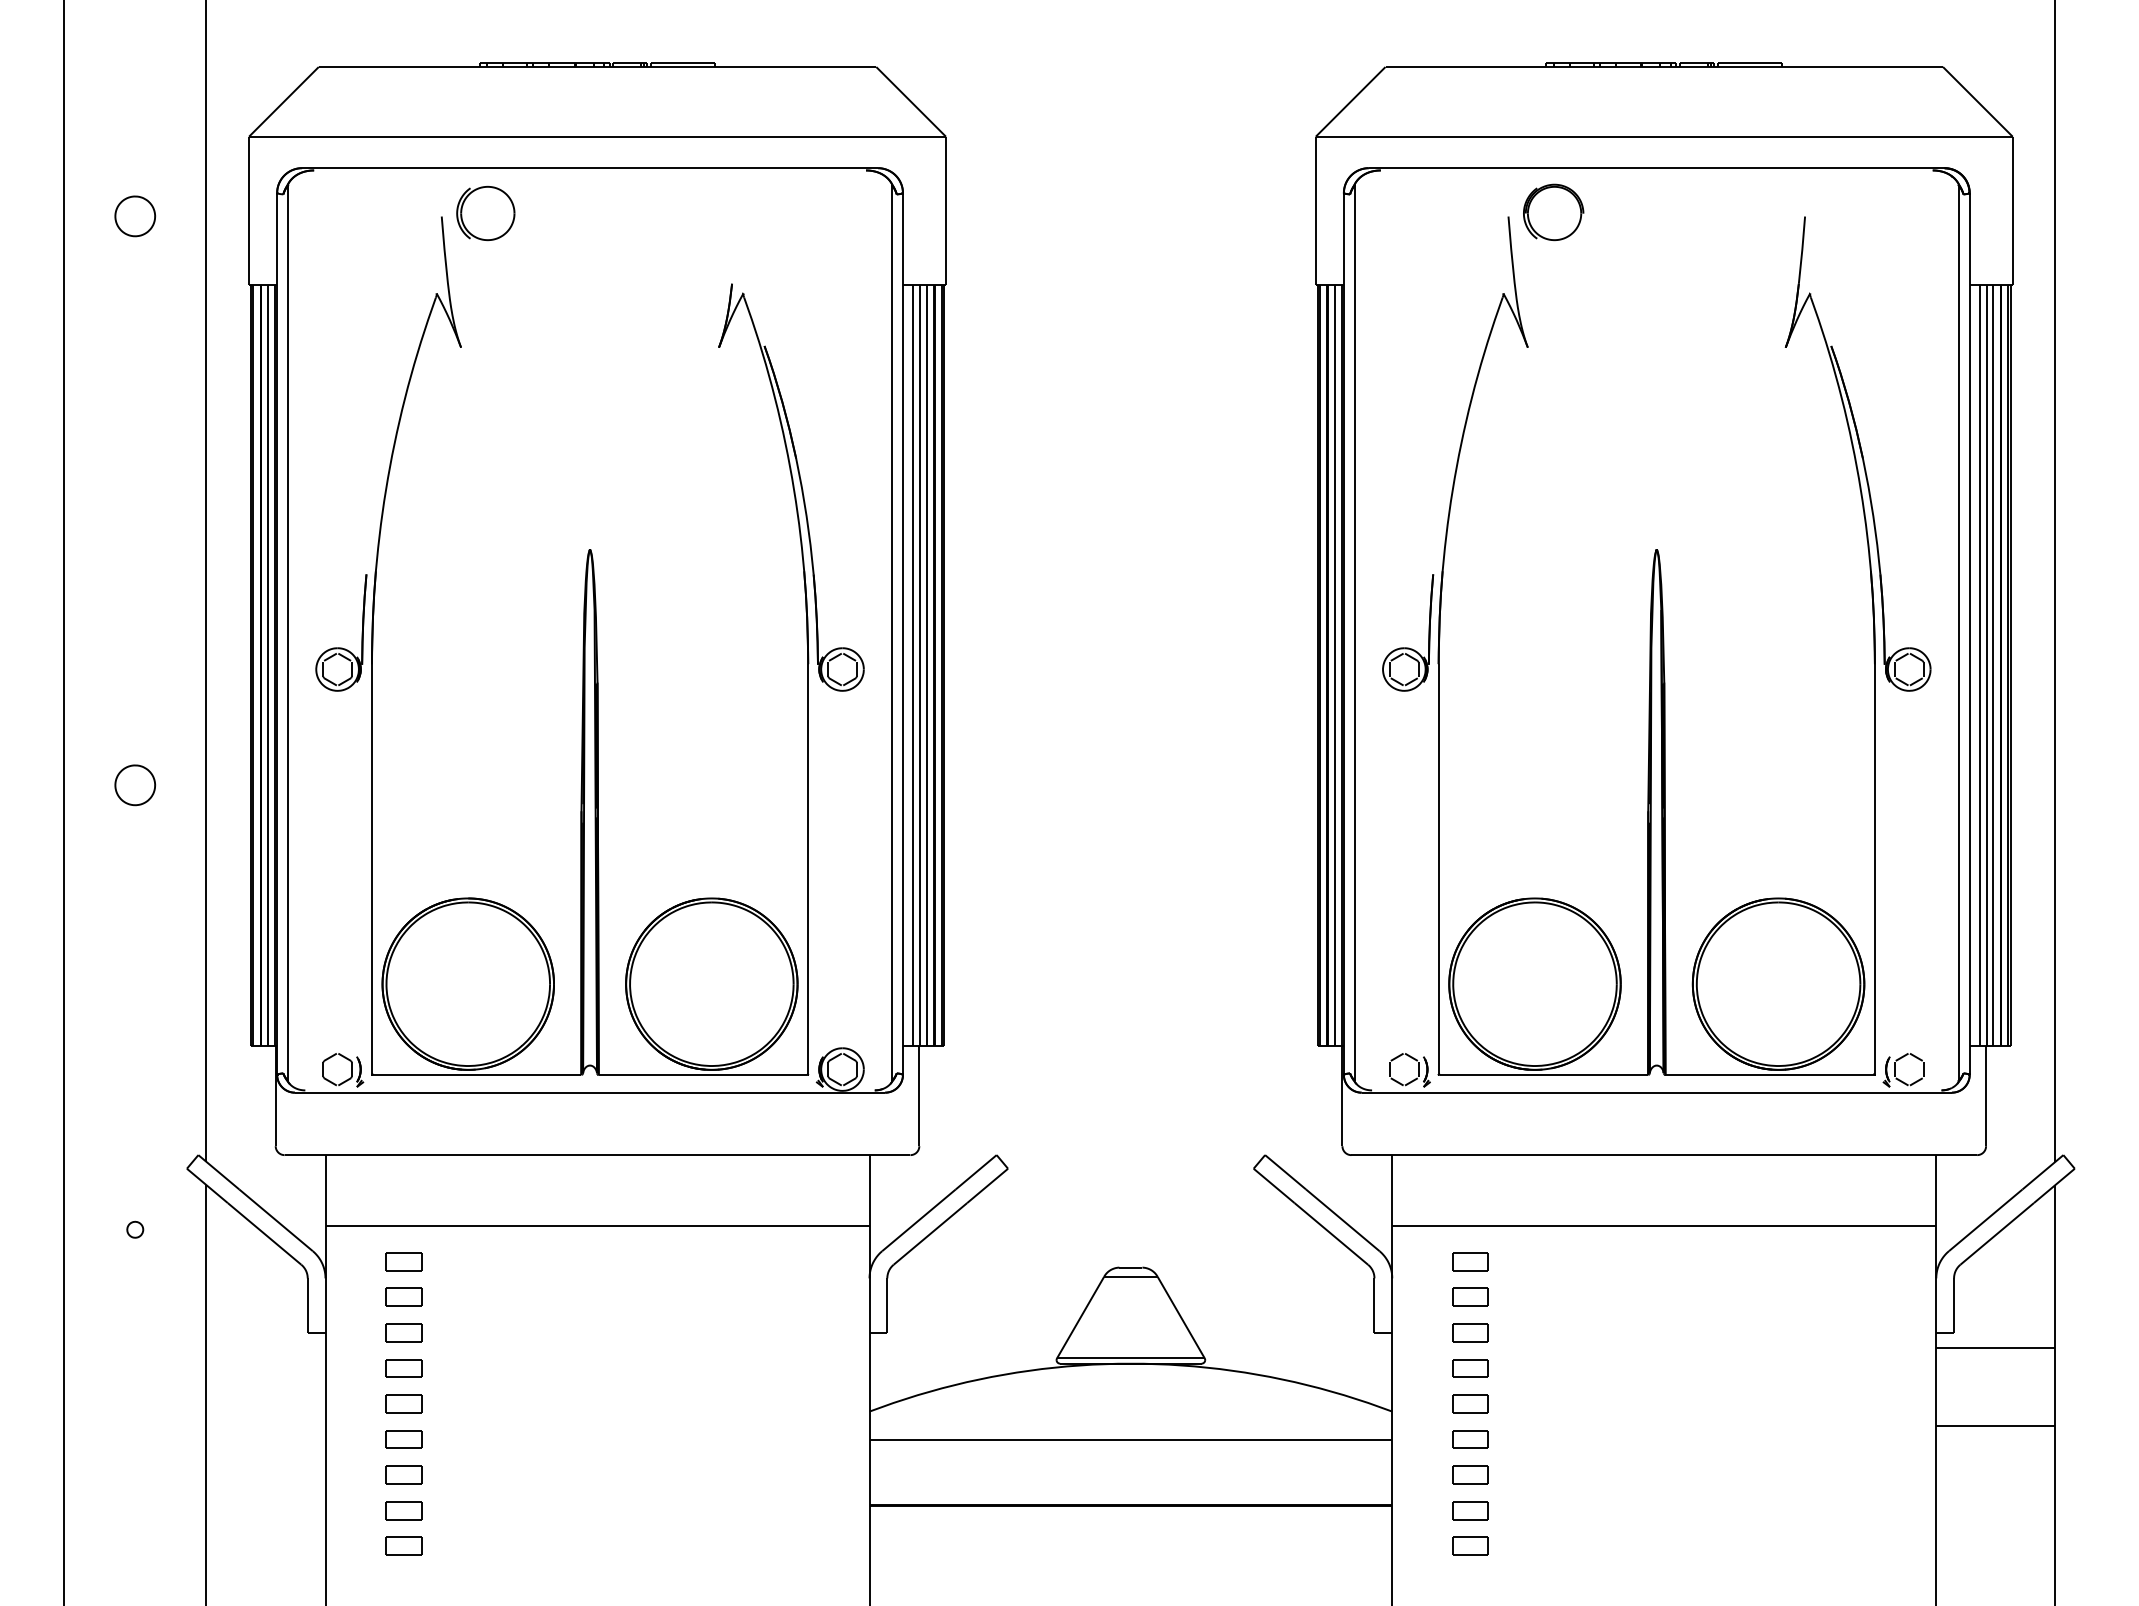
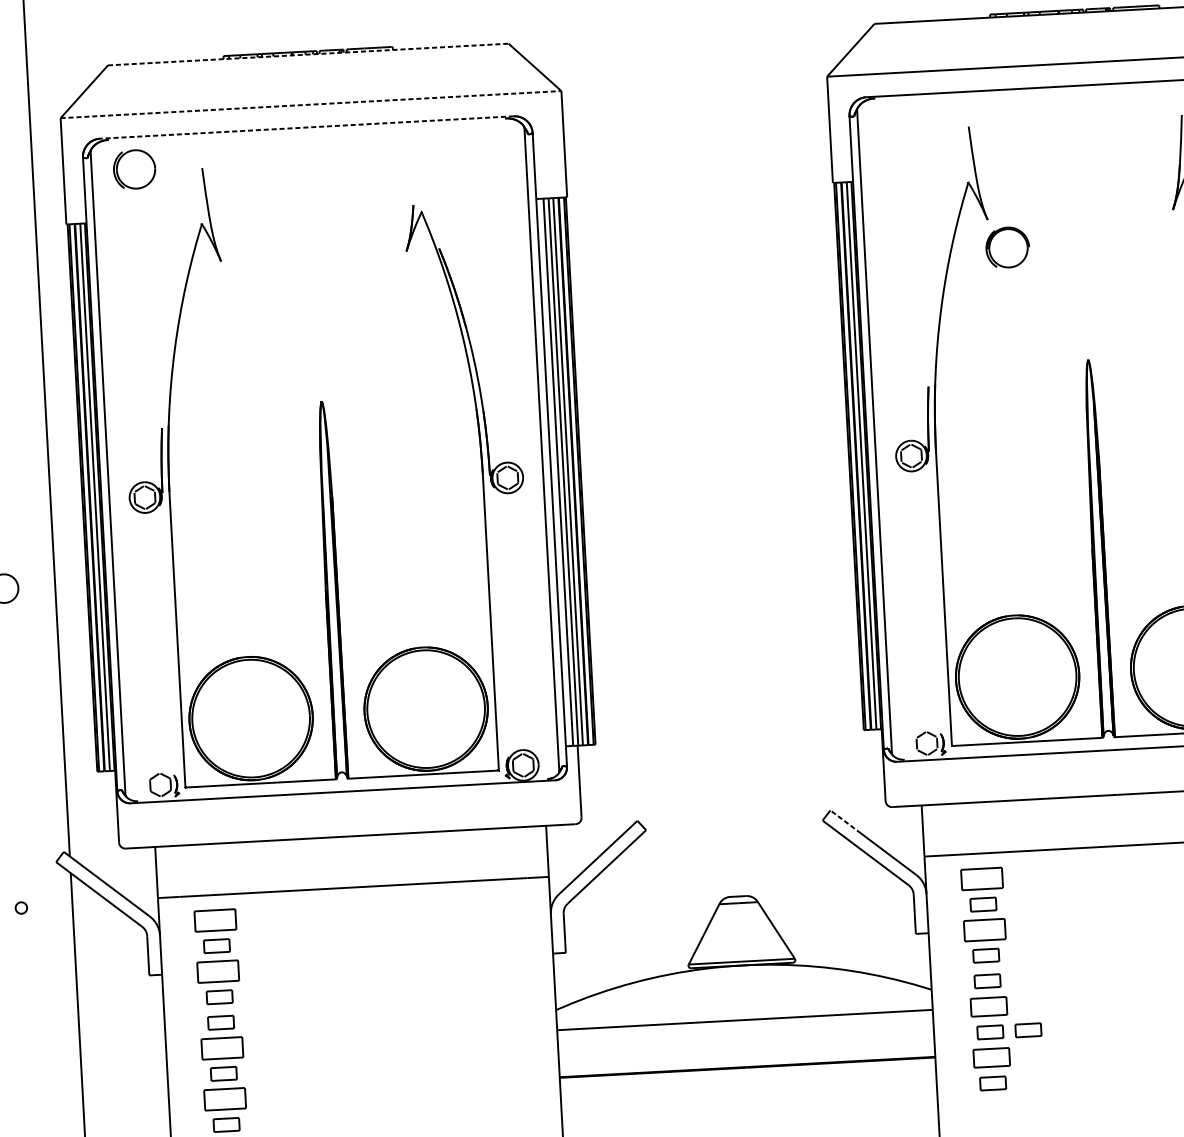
line: (597, 67) -> (308, 54), solid -> dashed
line: (598, 136) -> (311, 104), solid -> dashed
line: (590, 168) -> (307, 127), solid -> dashed
part: (1553, 212) -> (1007, 247), moved
part: (485, 213) -> (134, 169), moved
line: (1285, 1172) -> (845, 822), solid -> dashed
part: (403, 1261) -> (215, 920), size x1.6
part: (1470, 1261) -> (982, 878), size x1.6
part: (403, 1332) -> (218, 971), size x1.6
part: (1470, 1332) -> (984, 929), size x1.6
part: (403, 1439) -> (222, 1048), size x1.6
part: (1470, 1439) -> (988, 1006), size x1.4
part: (1523, 1474) -> (1028, 1029), added
part: (403, 1510) -> (225, 1099), size x1.6
part: (1470, 1510) -> (991, 1057), size x1.4

